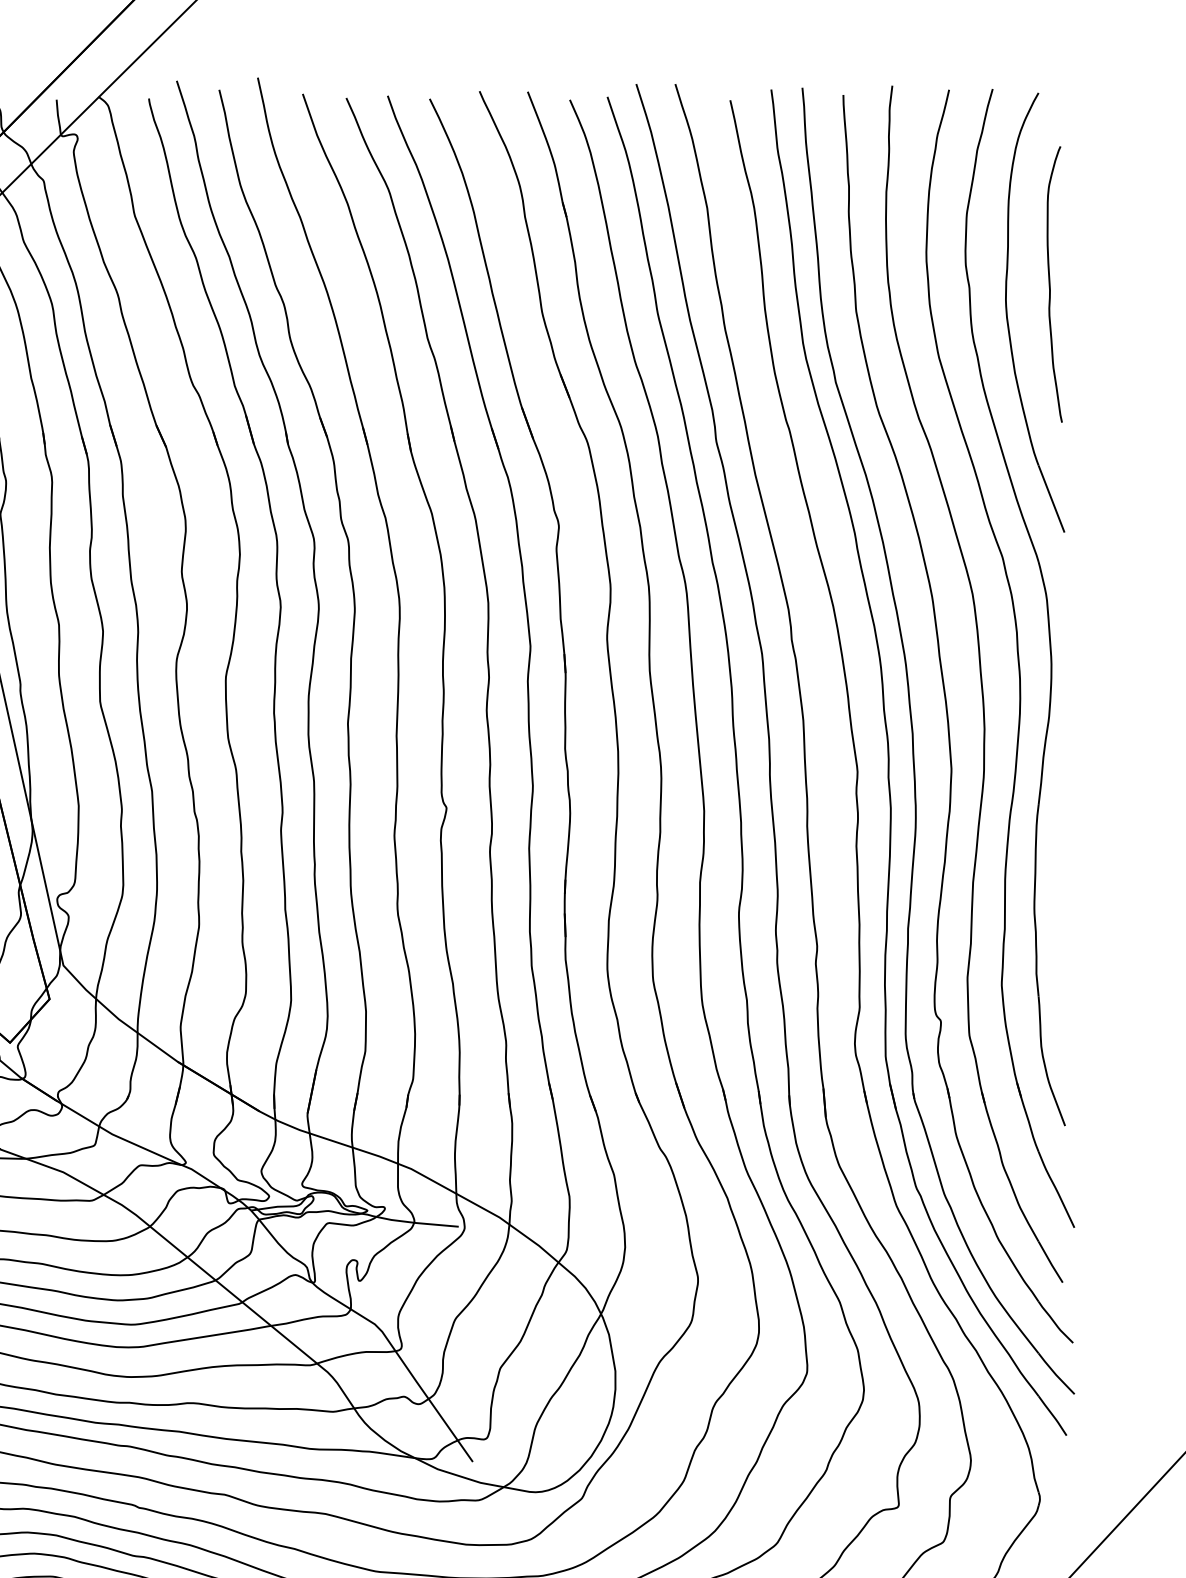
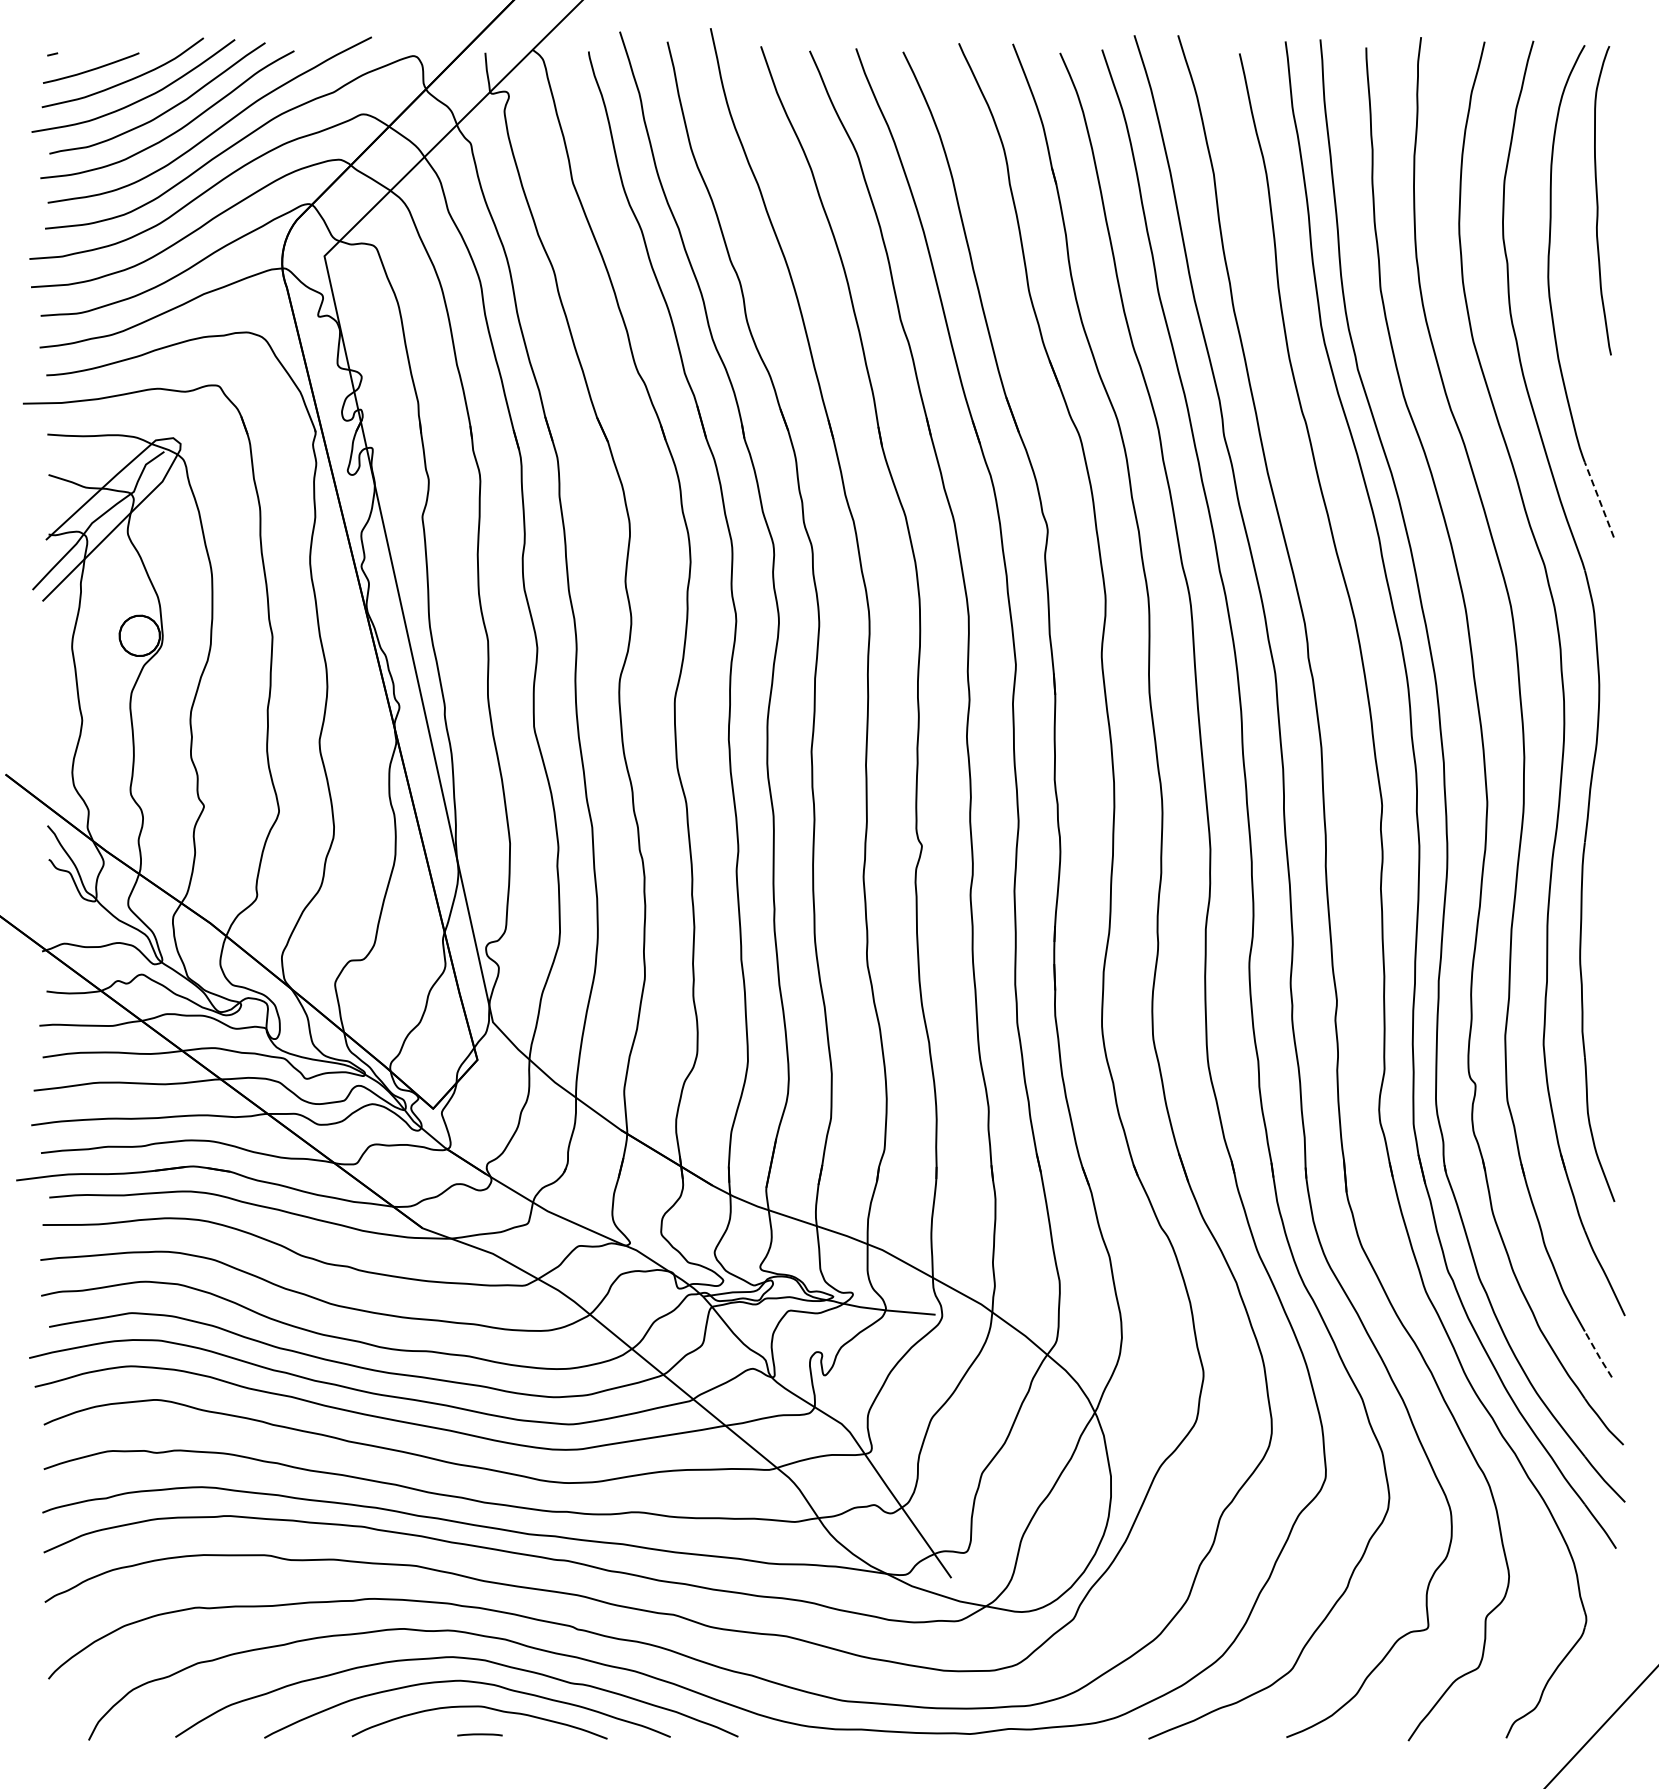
curve: (1050, 284) -> (1598, 200), moved
line: (1051, 498) -> (1599, 499), solid -> dashed
line: (1049, 1262) -> (1597, 1354), solid -> dashed

